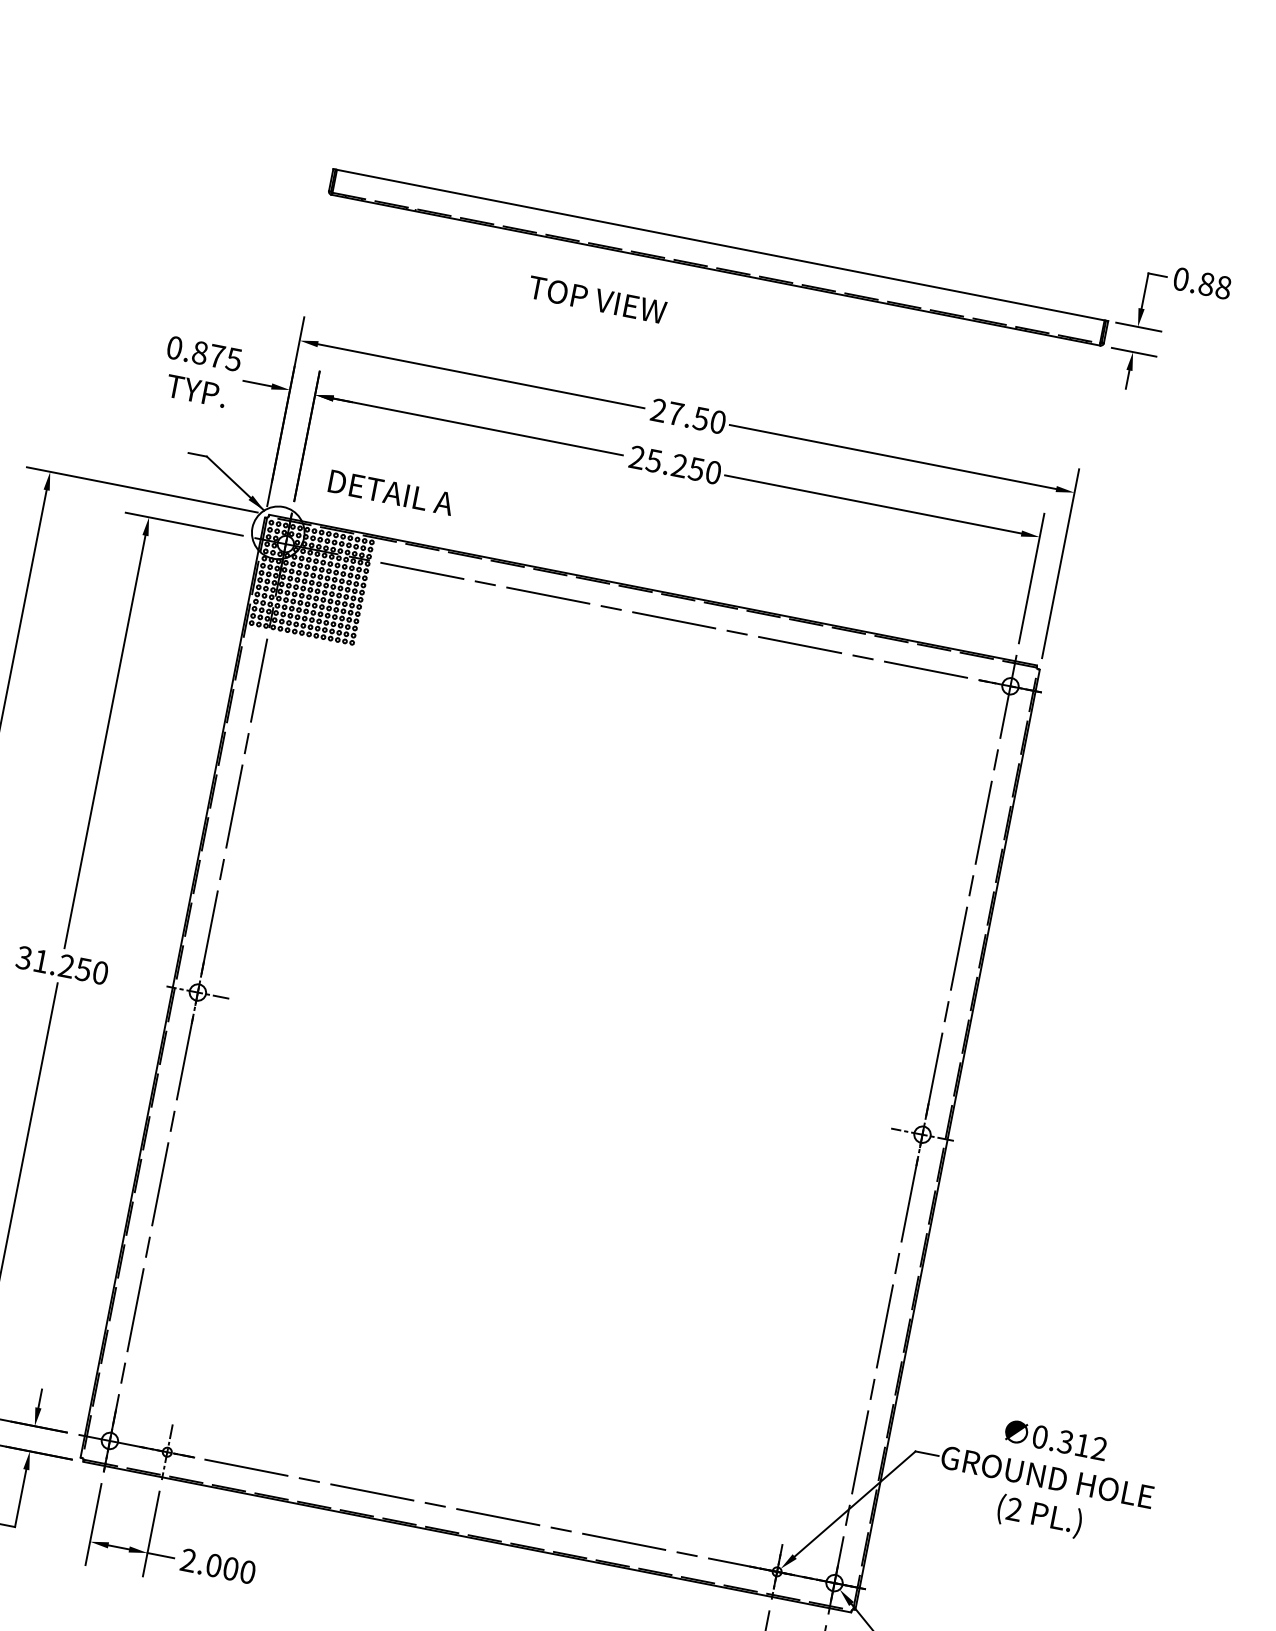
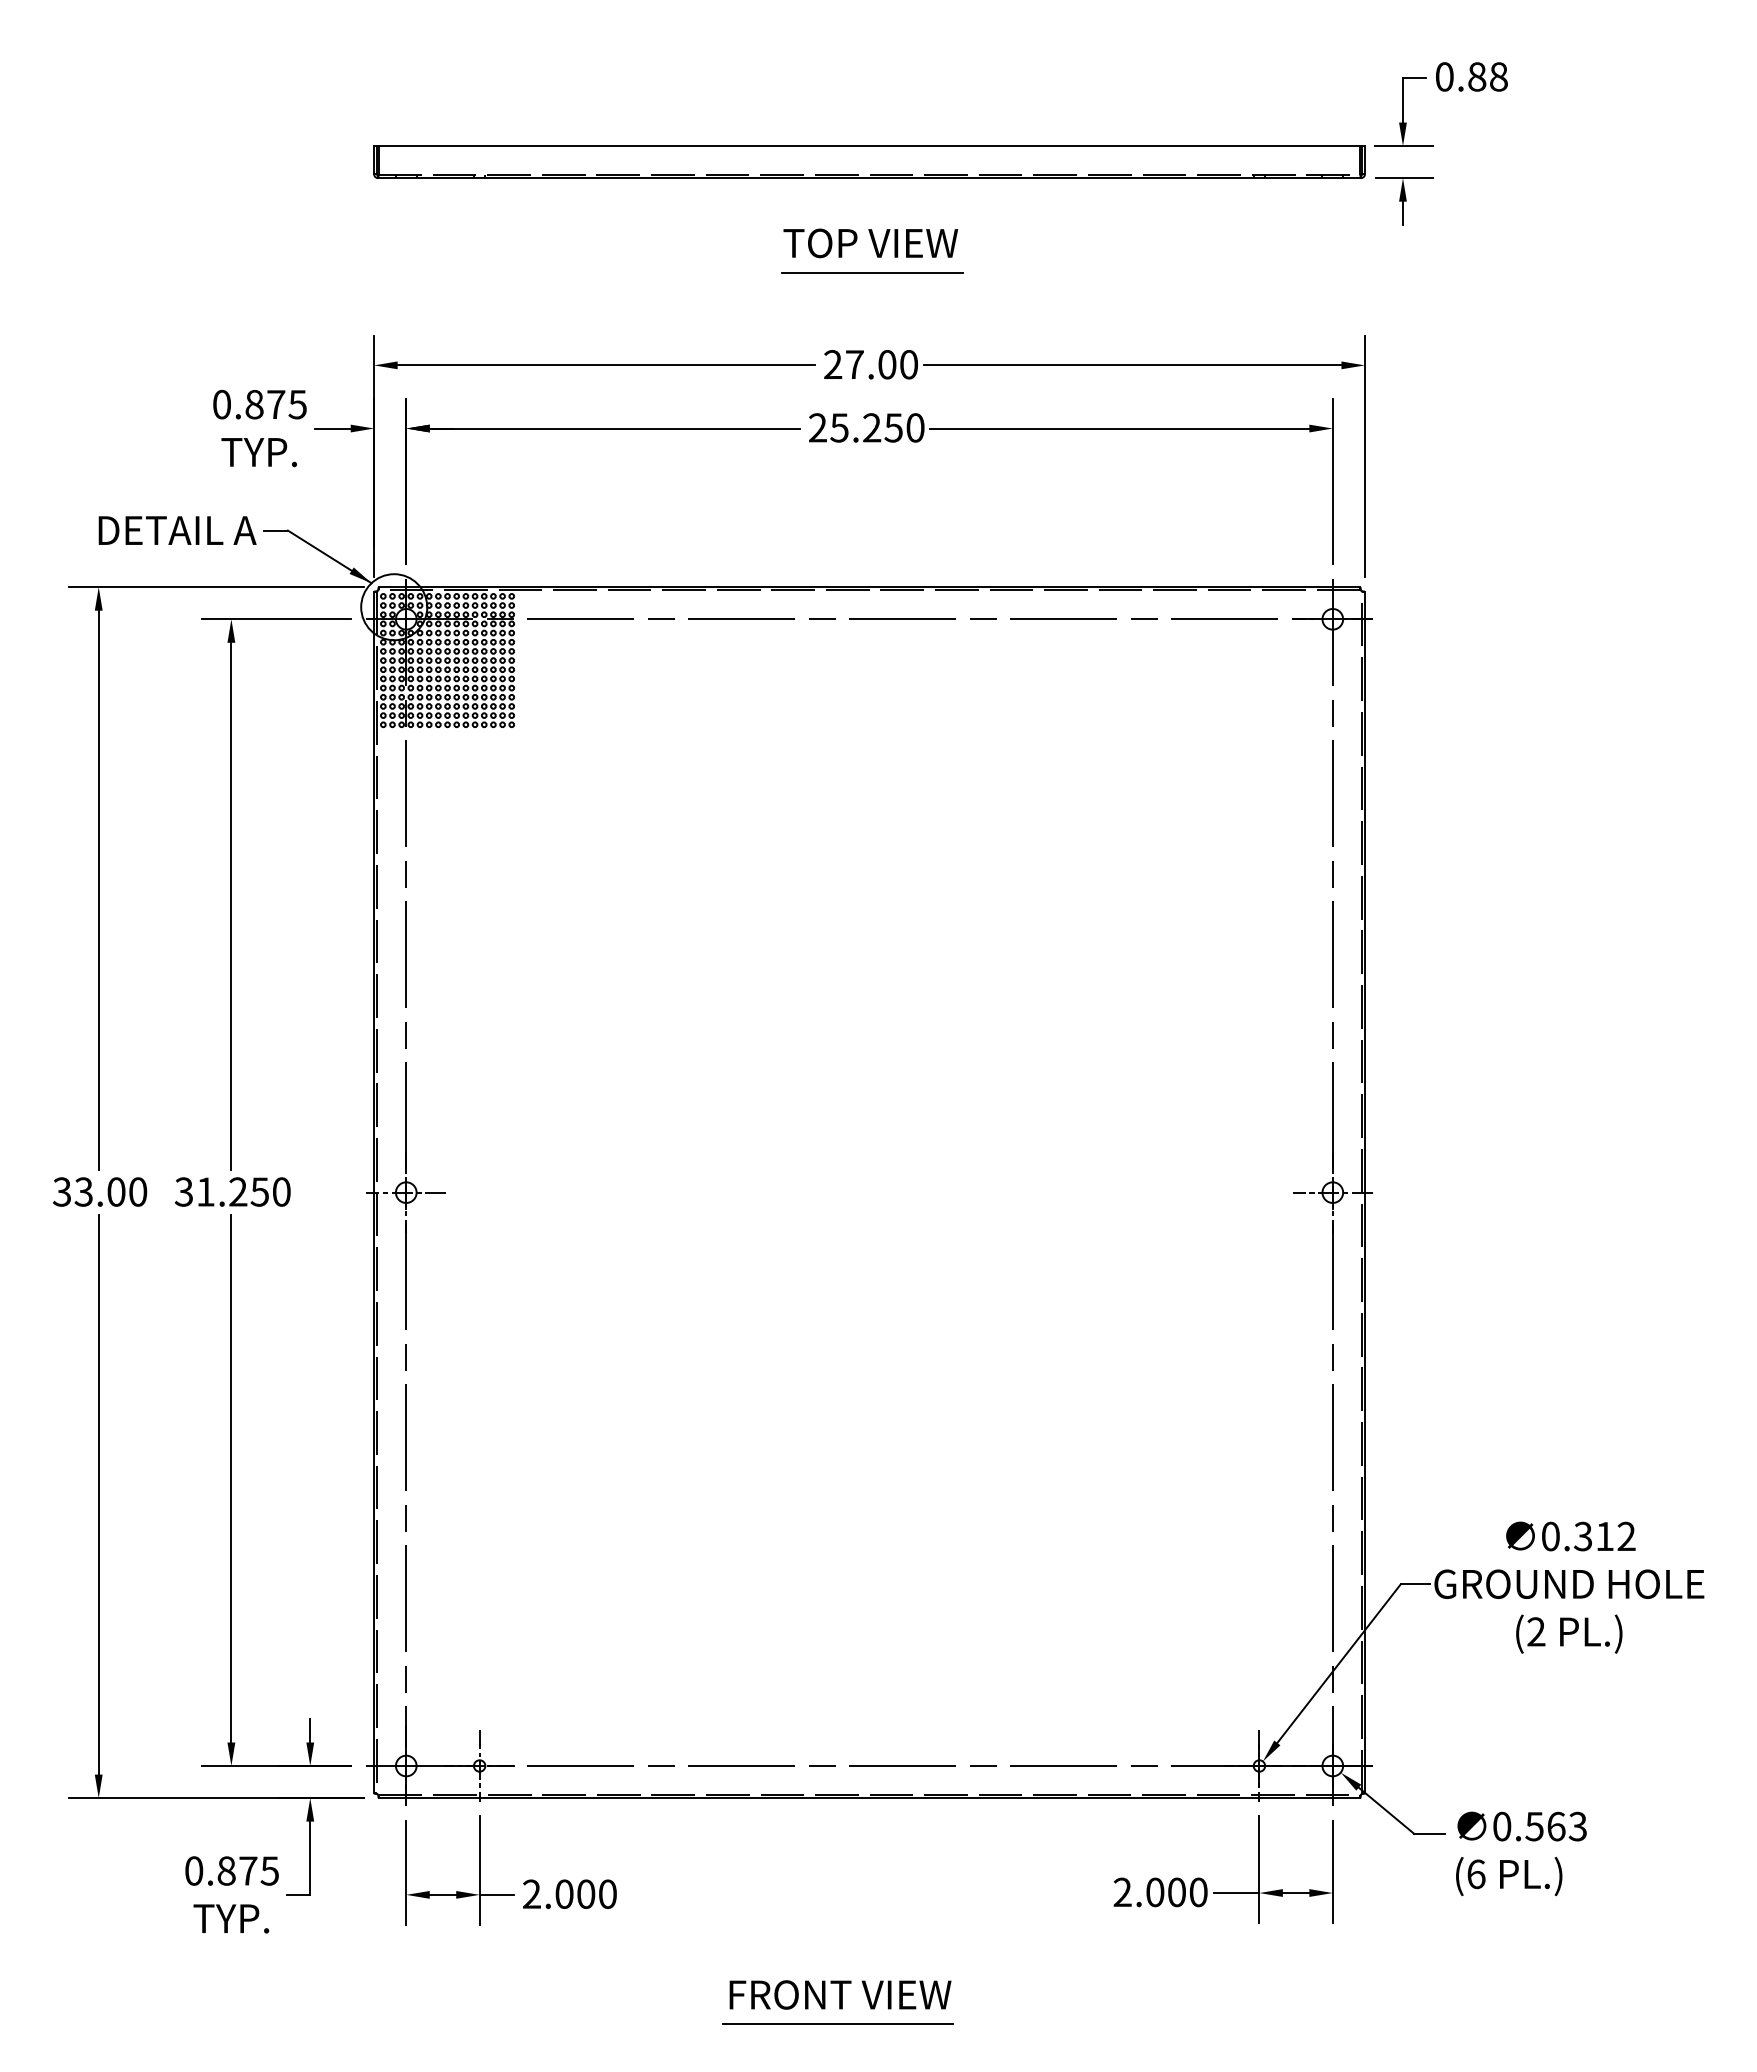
text: (597, 299) -> (870, 243), moved
line: (703, 344) -> (872, 272), added
text: (701, 418) -> (887, 364), 27.50 -> 27.00
text: (391, 492) -> (177, 530), moved

